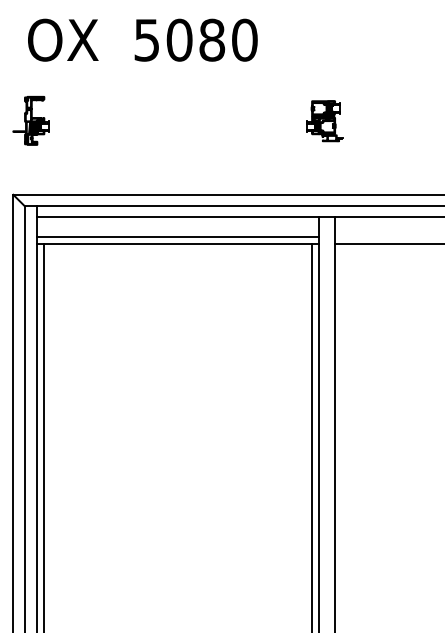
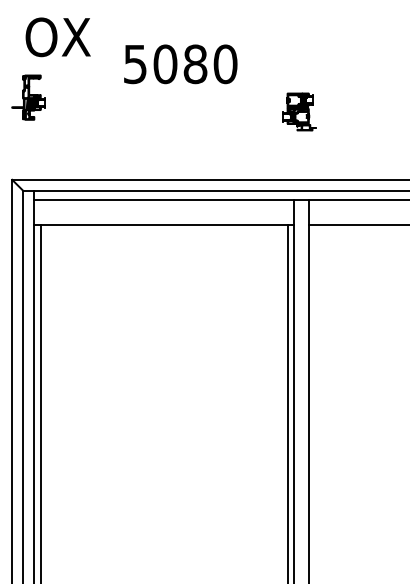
text: (195, 40) -> (180, 64), moved
part: (31, 120) -> (28, 97), moved
line: (178, 236) -> (164, 218), removed

